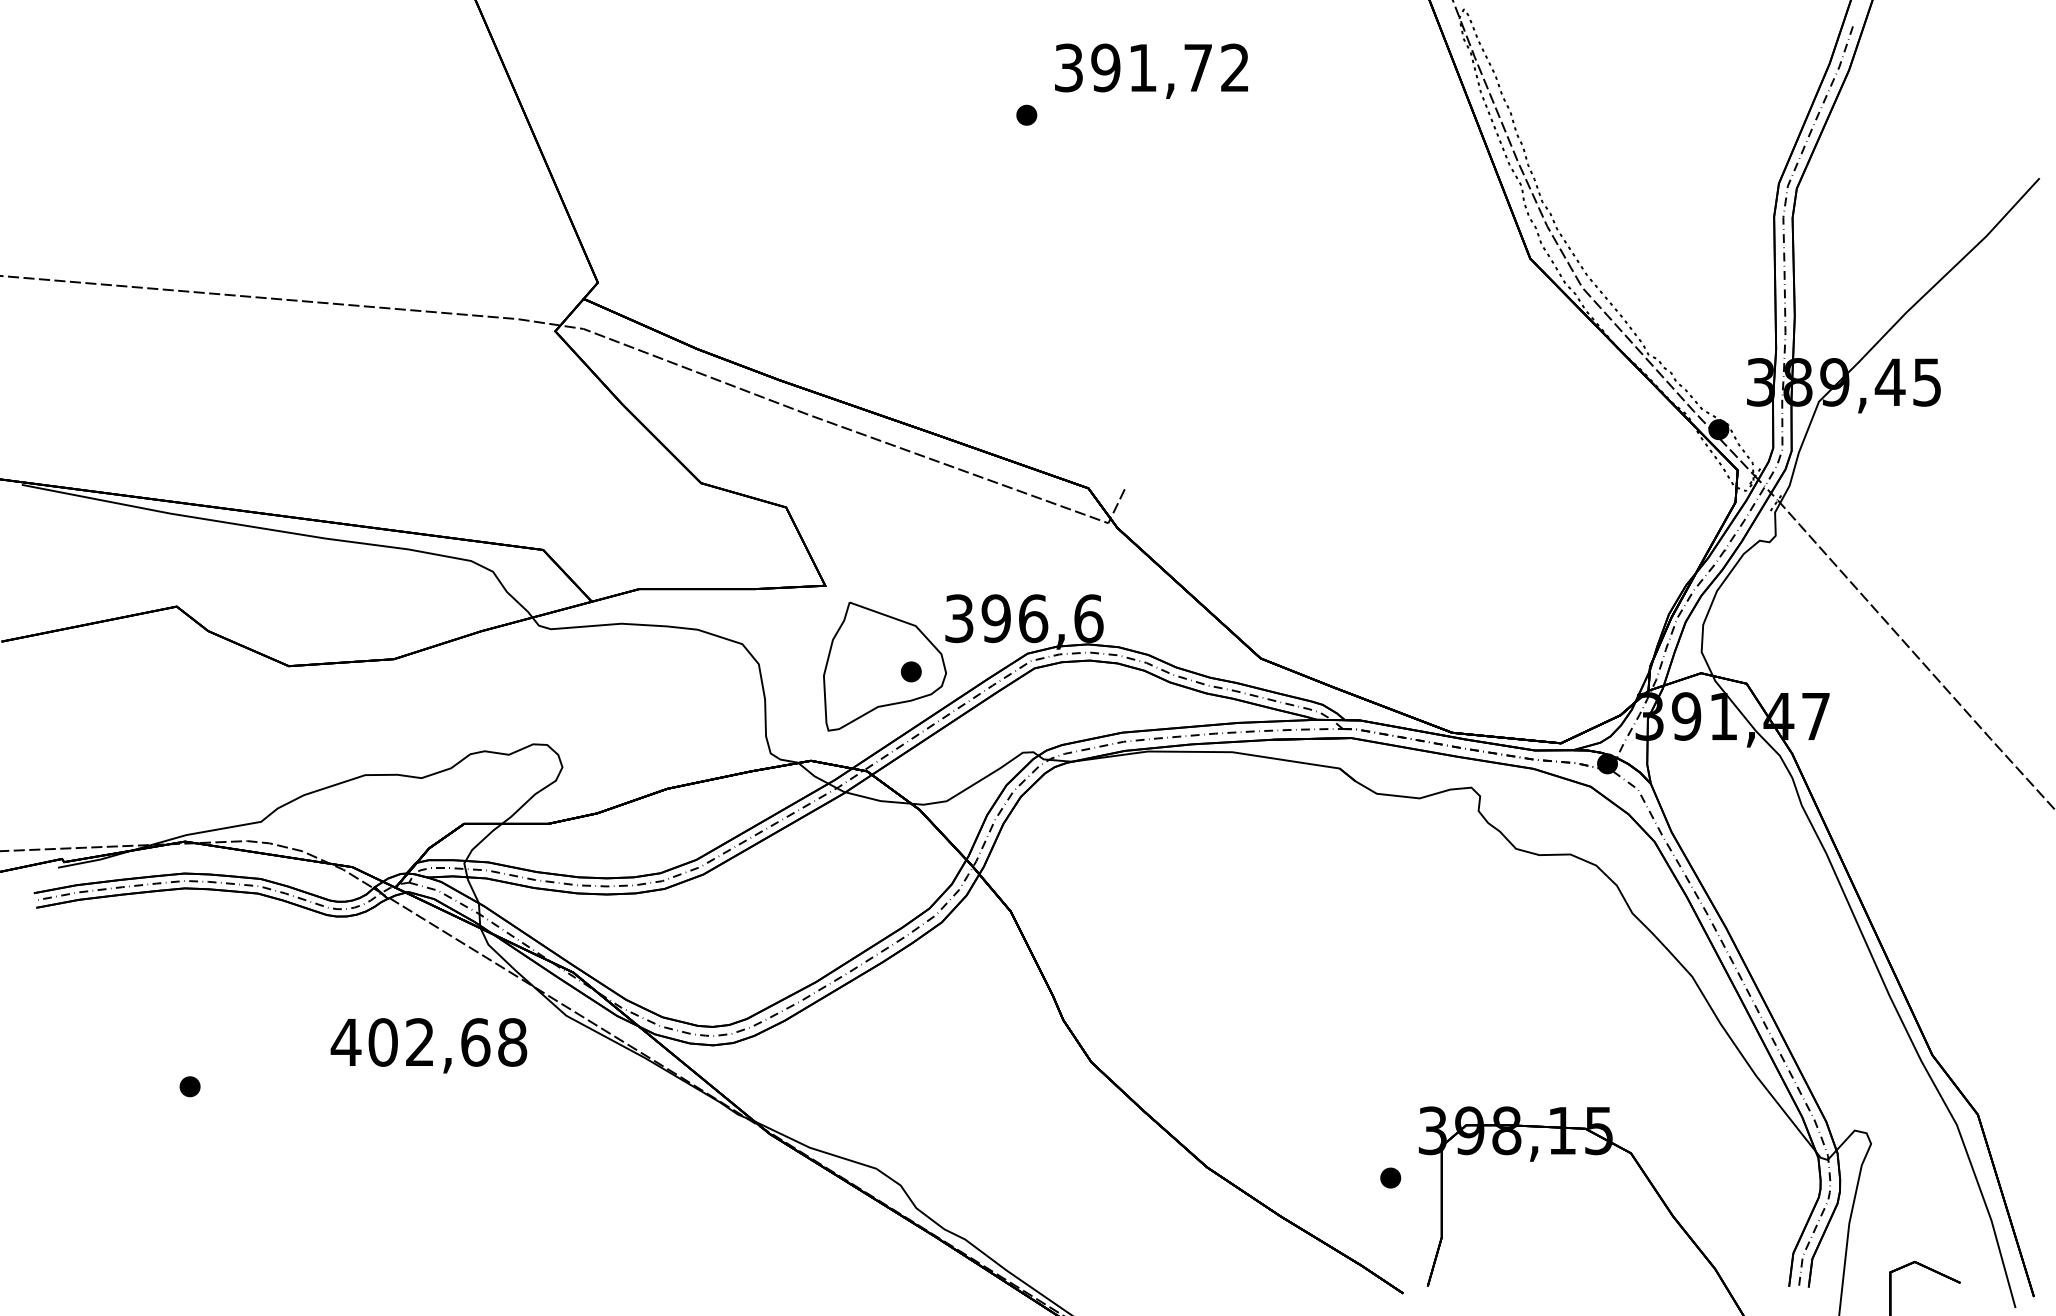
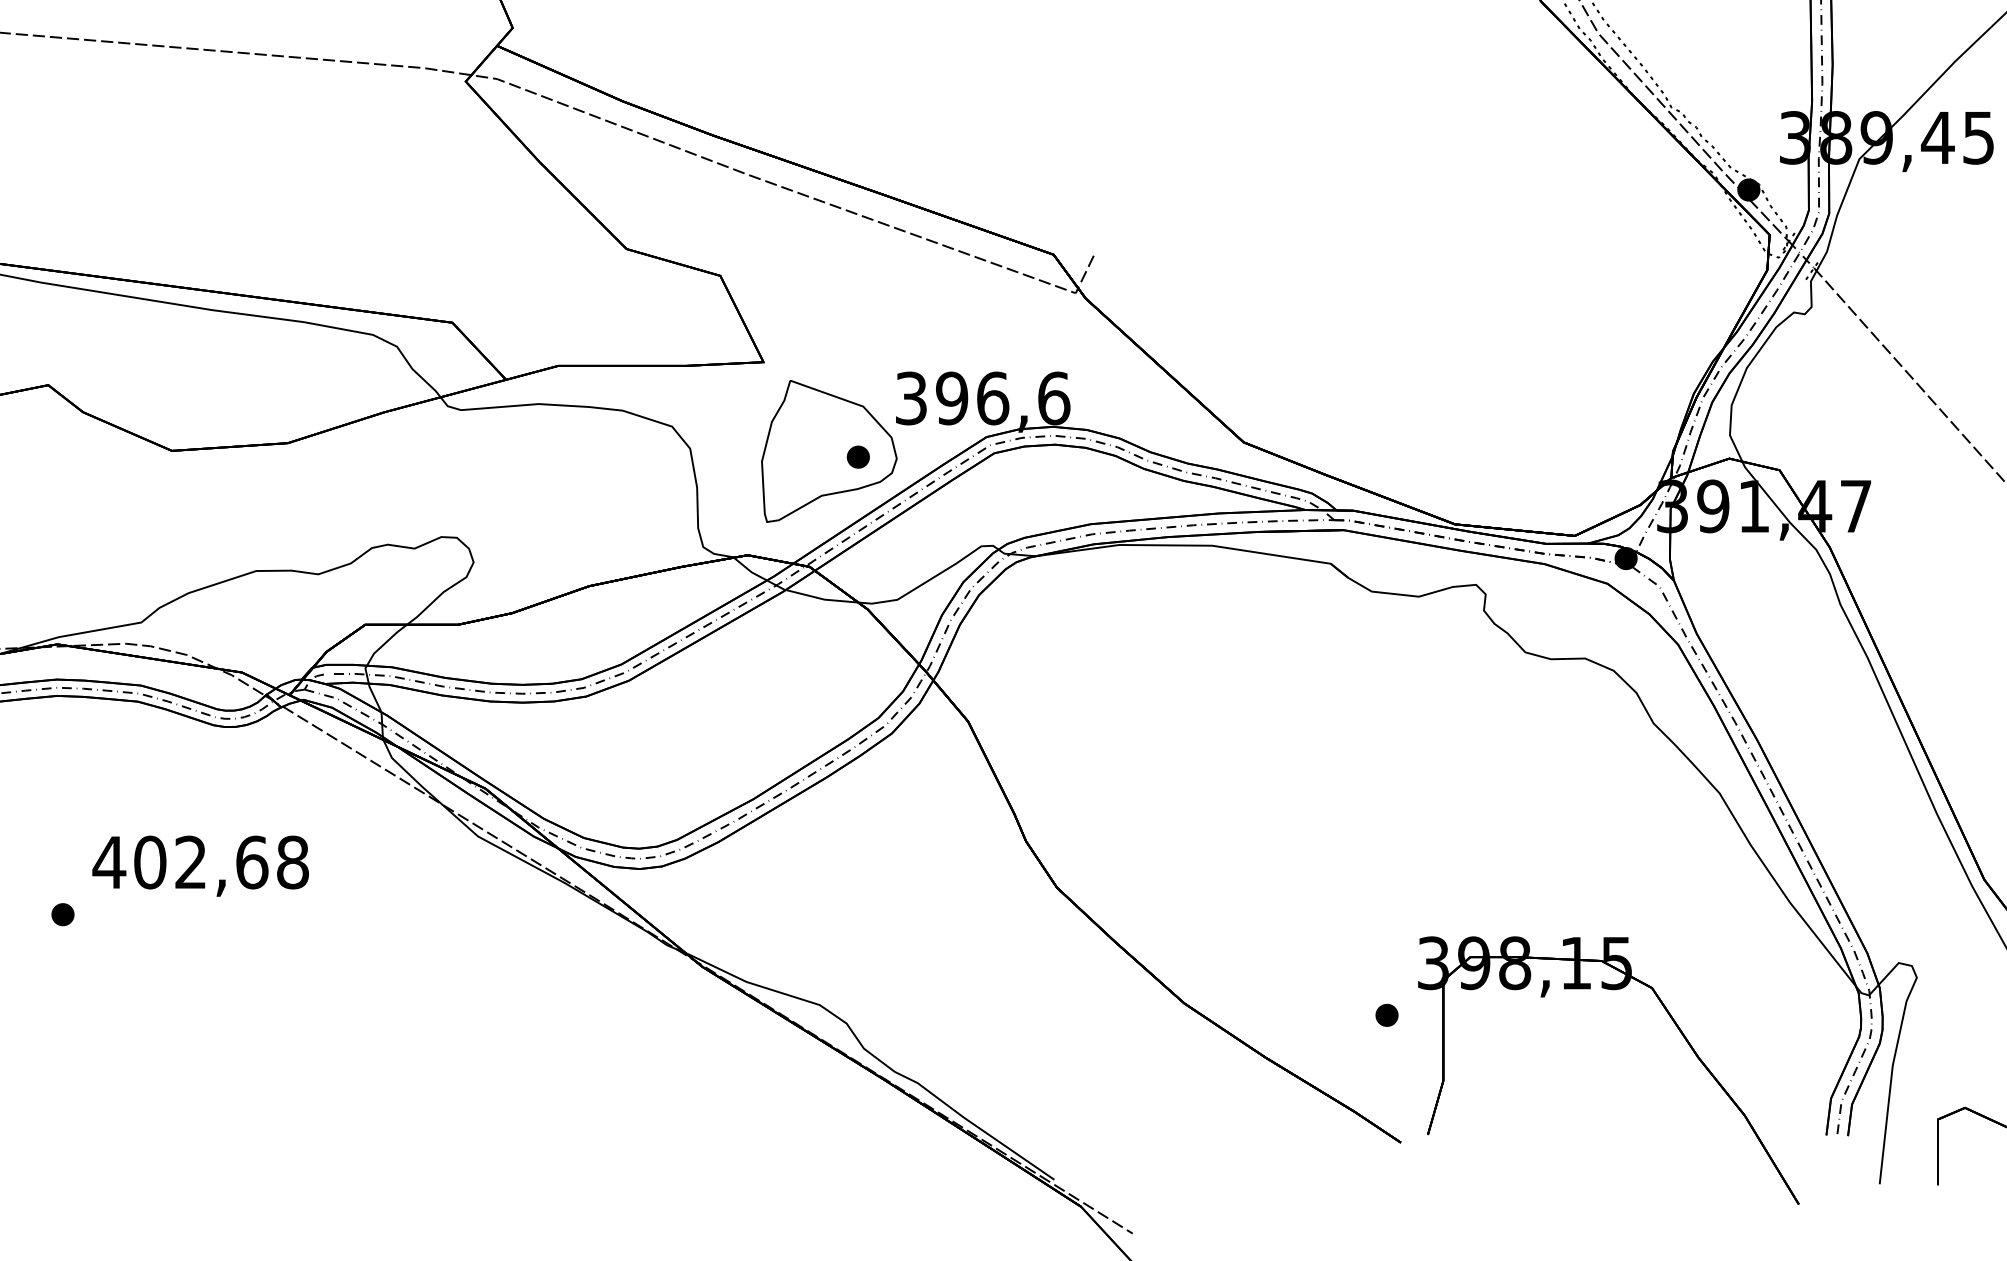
text: (428, 1045) -> (200, 865), moved

